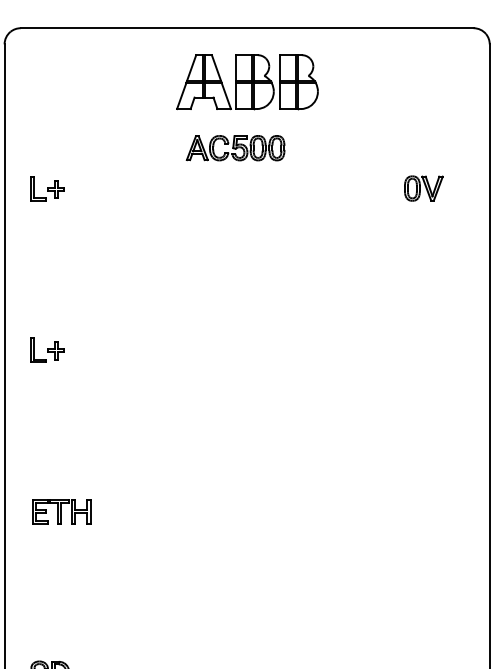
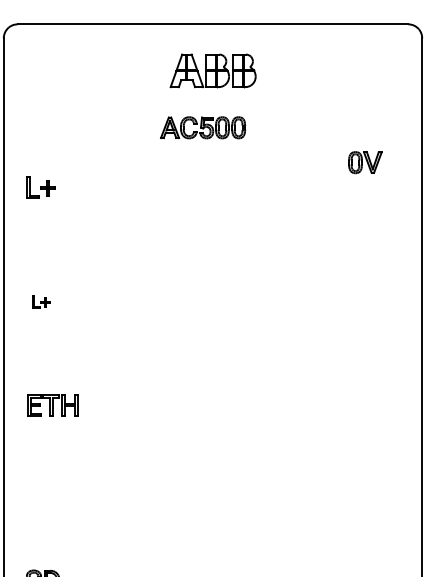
part: (246, 81) -> (212, 70), size x0.7
part: (47, 188) -> (40, 187), moved
part: (47, 349) -> (40, 301), size x0.6
part: (61, 511) -> (52, 405), moved

